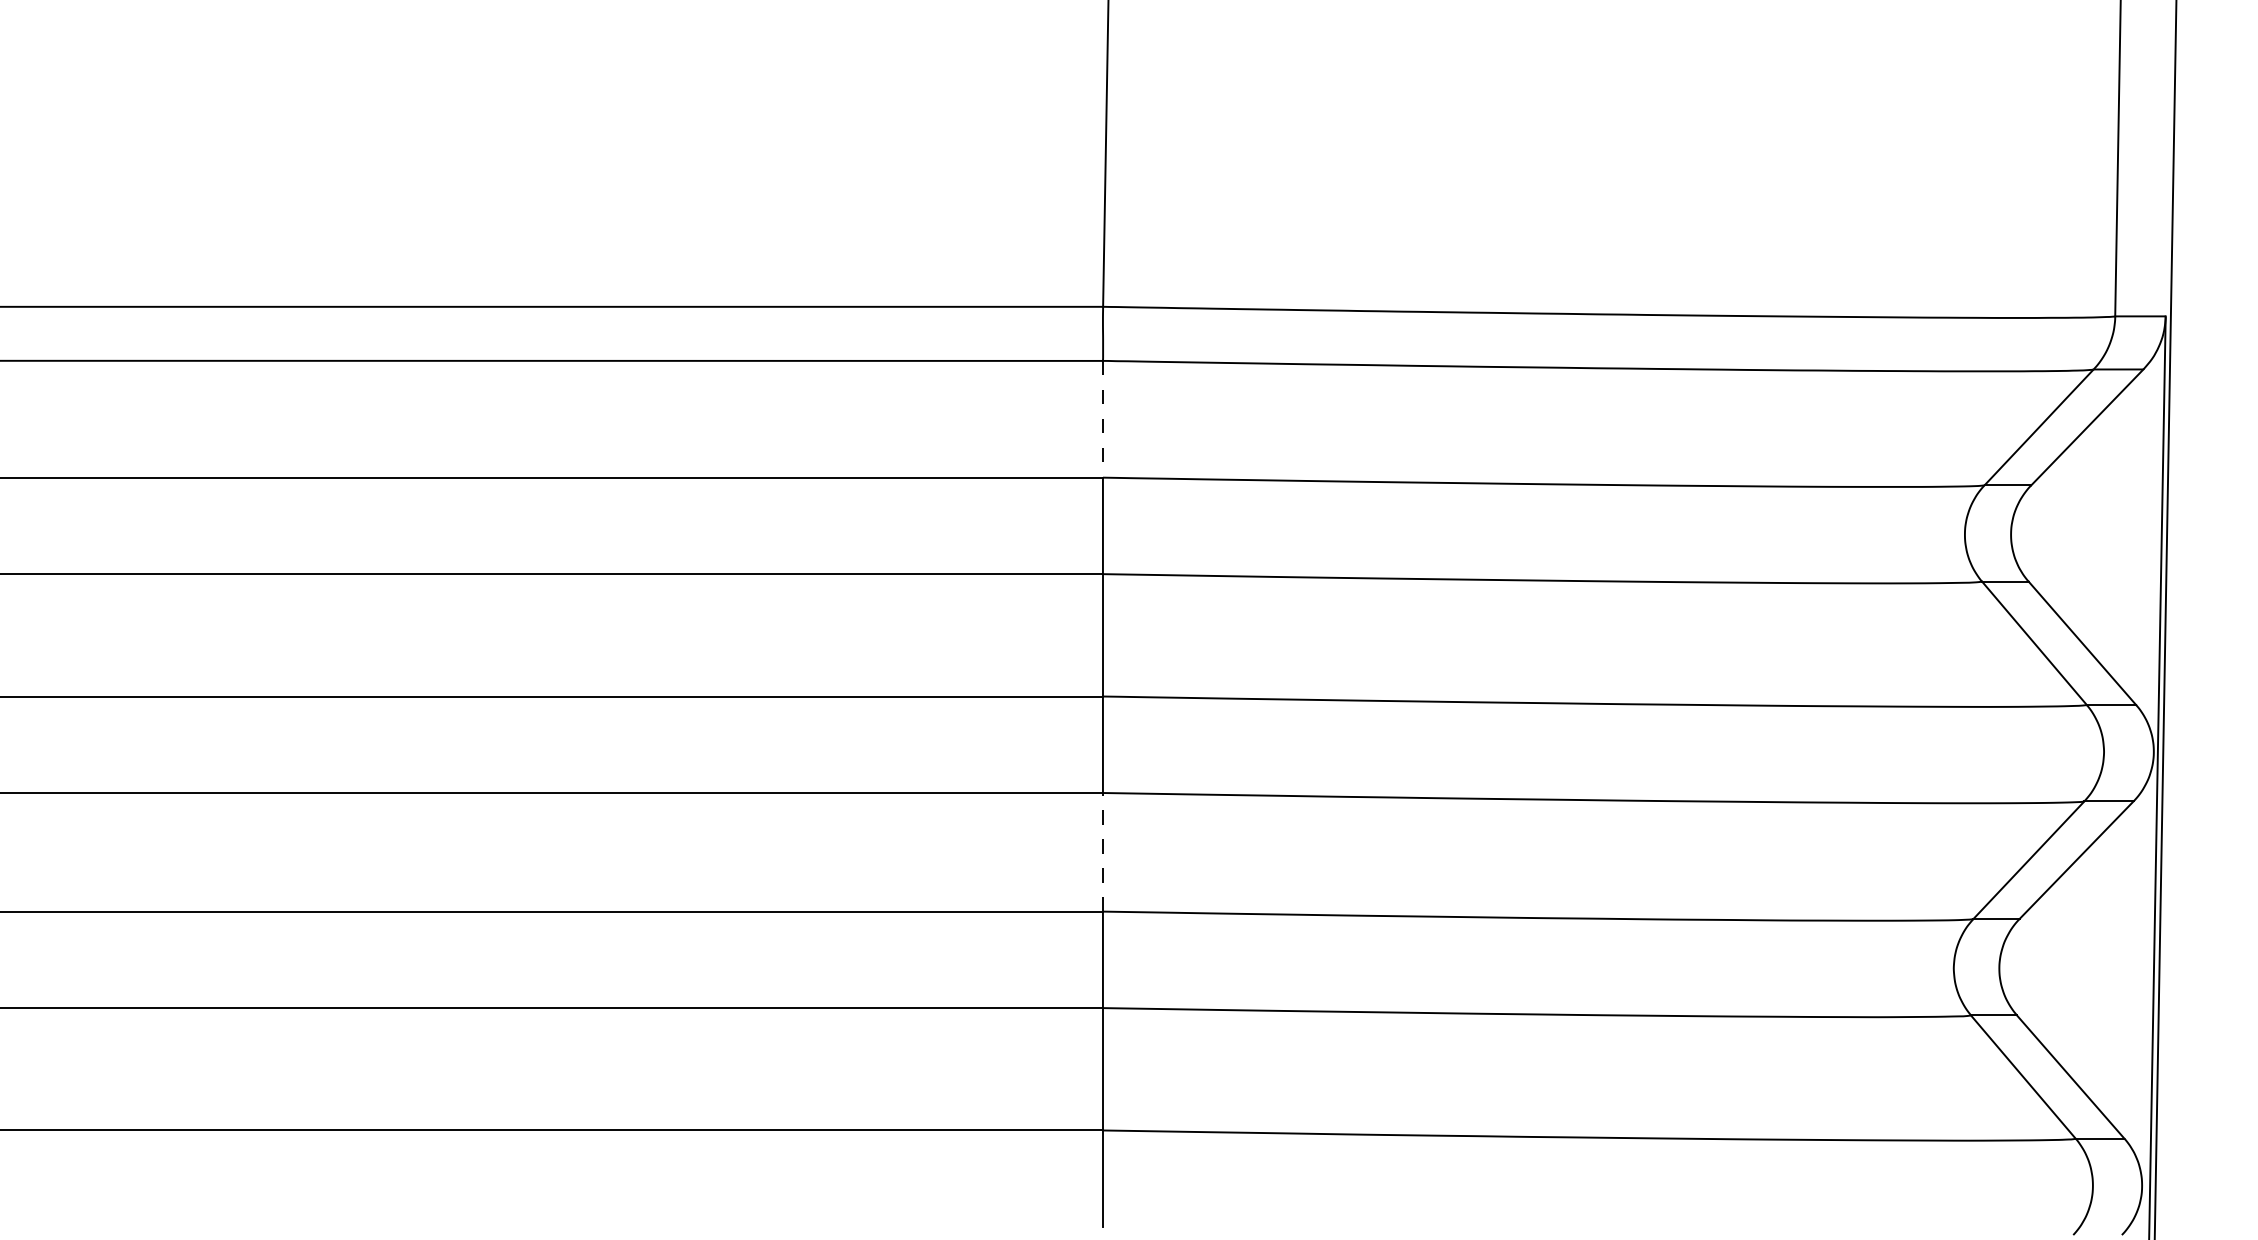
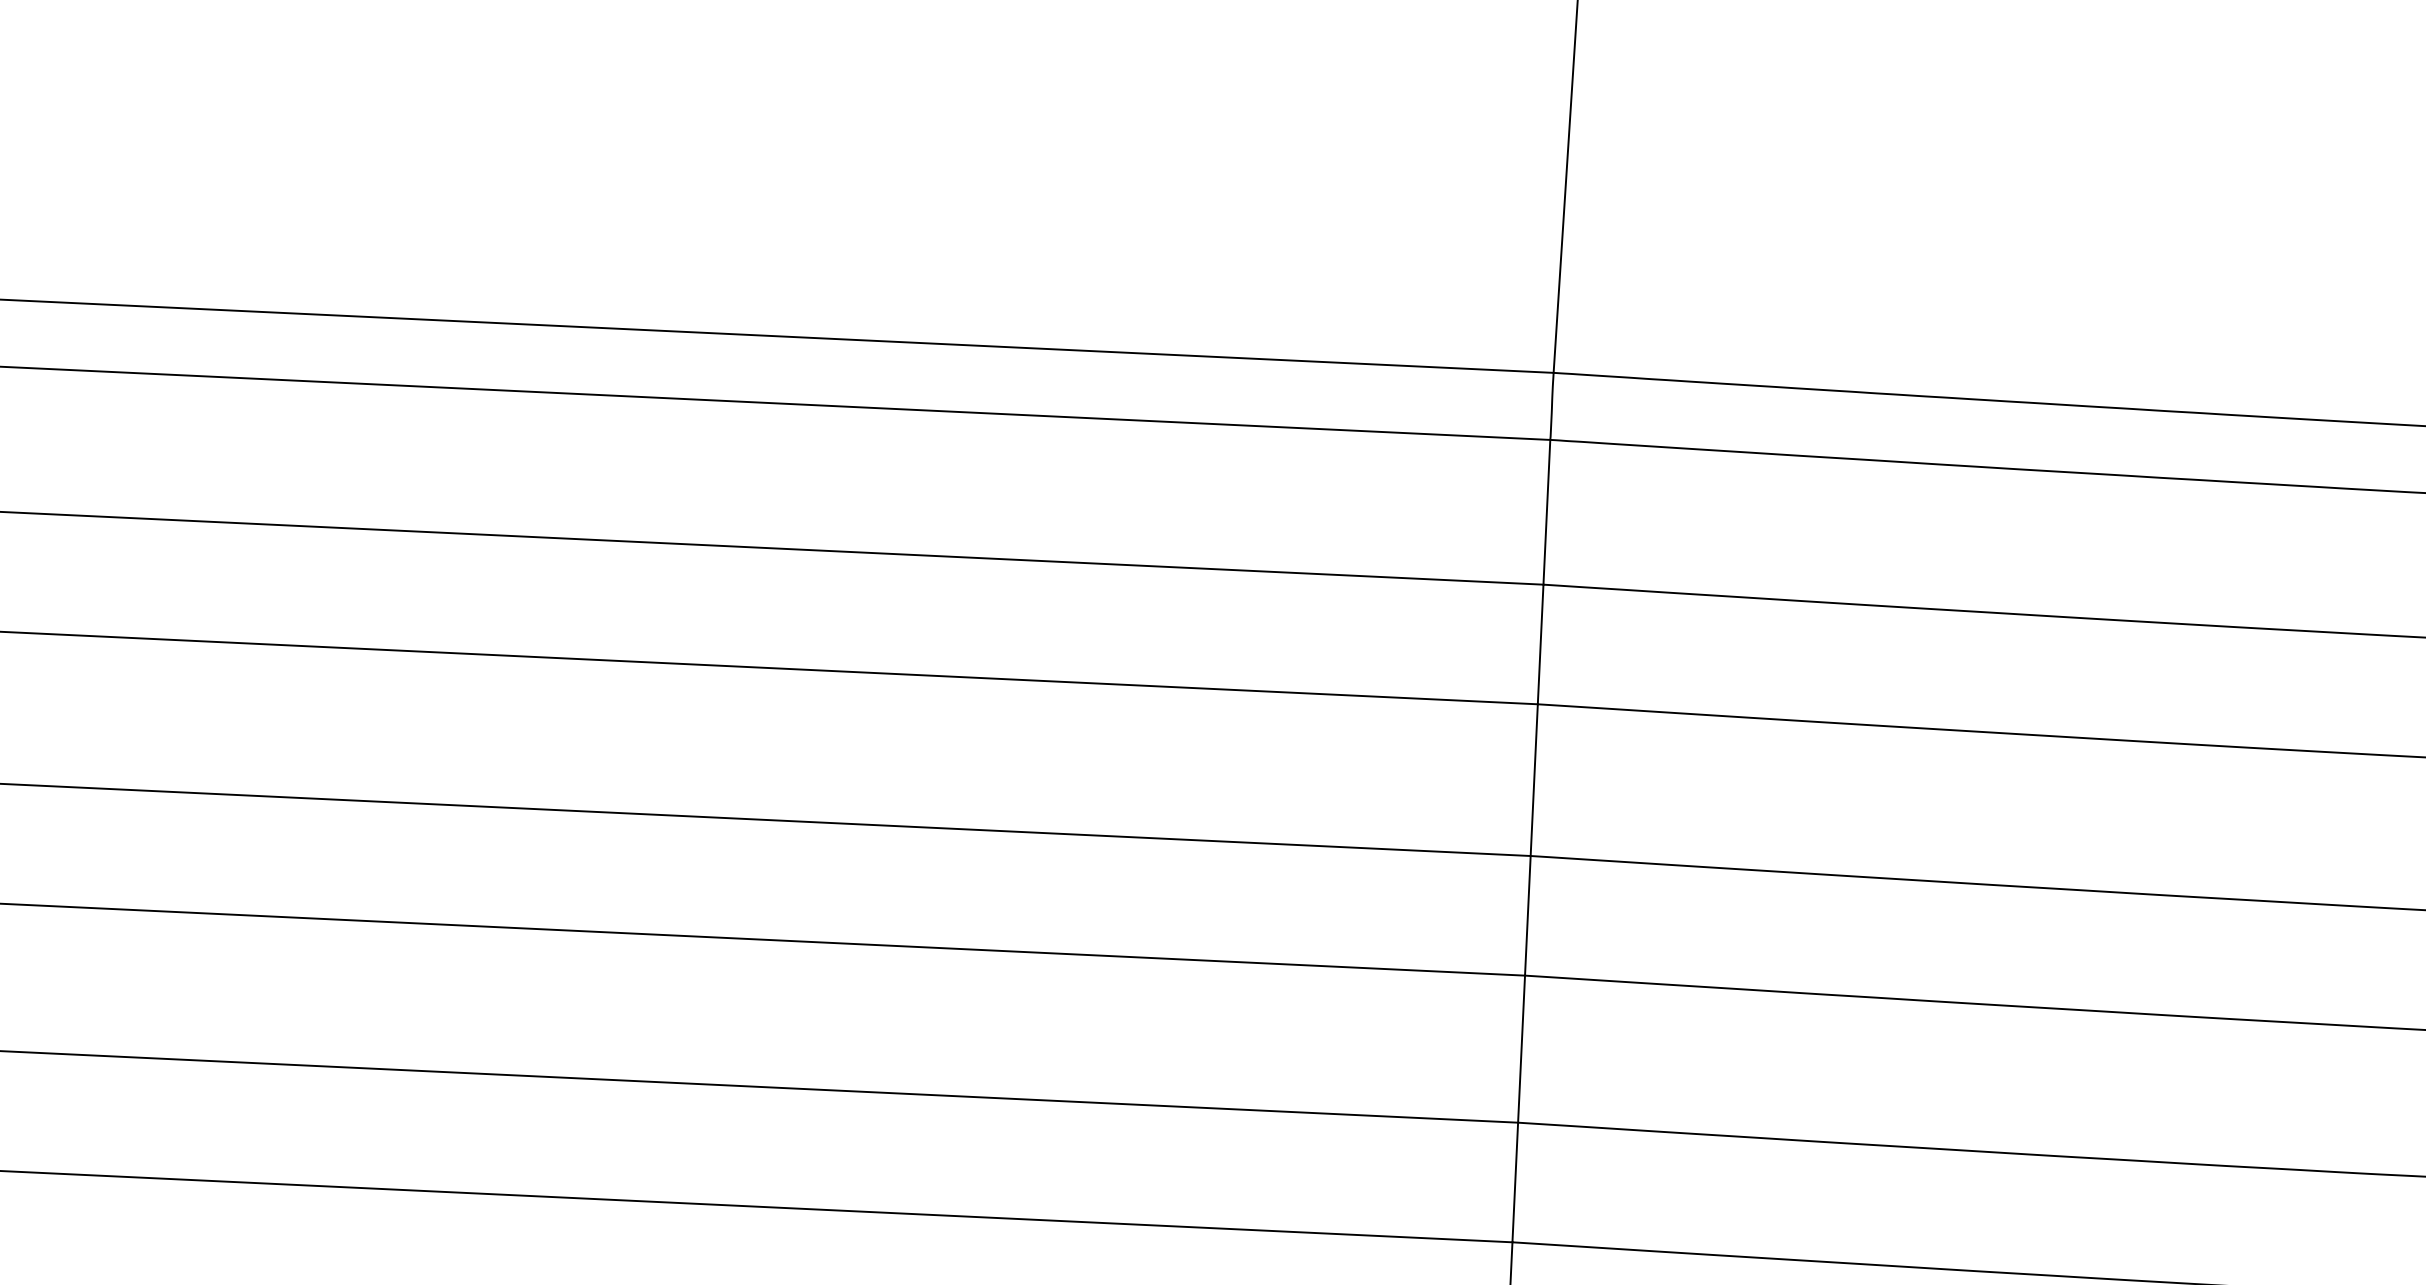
line: (1102, 419) -> (1546, 512), dashed -> solid
line: (1102, 851) -> (1521, 1048), dashed -> solid

